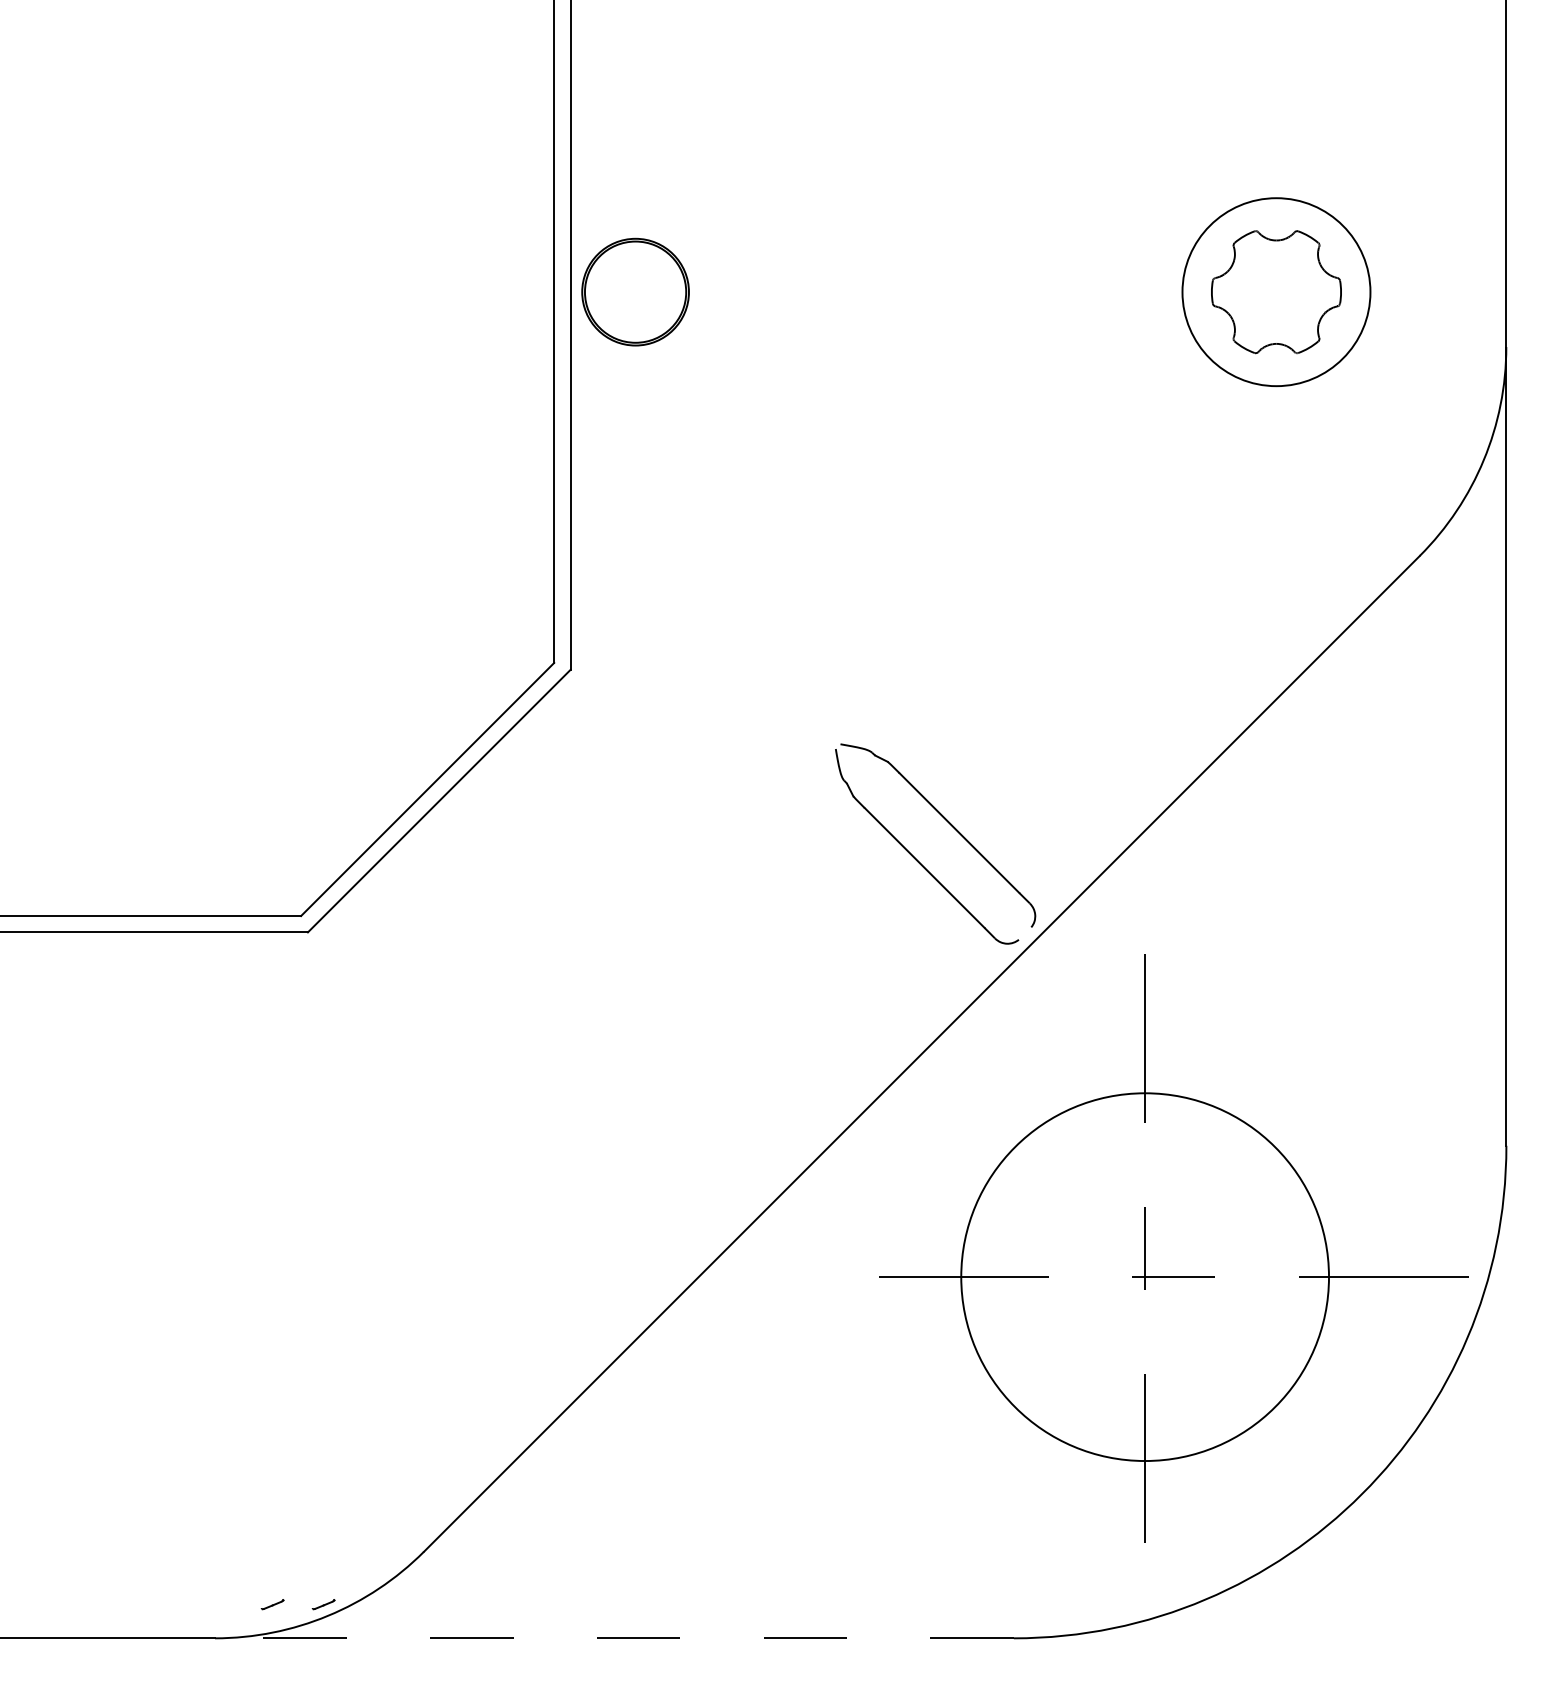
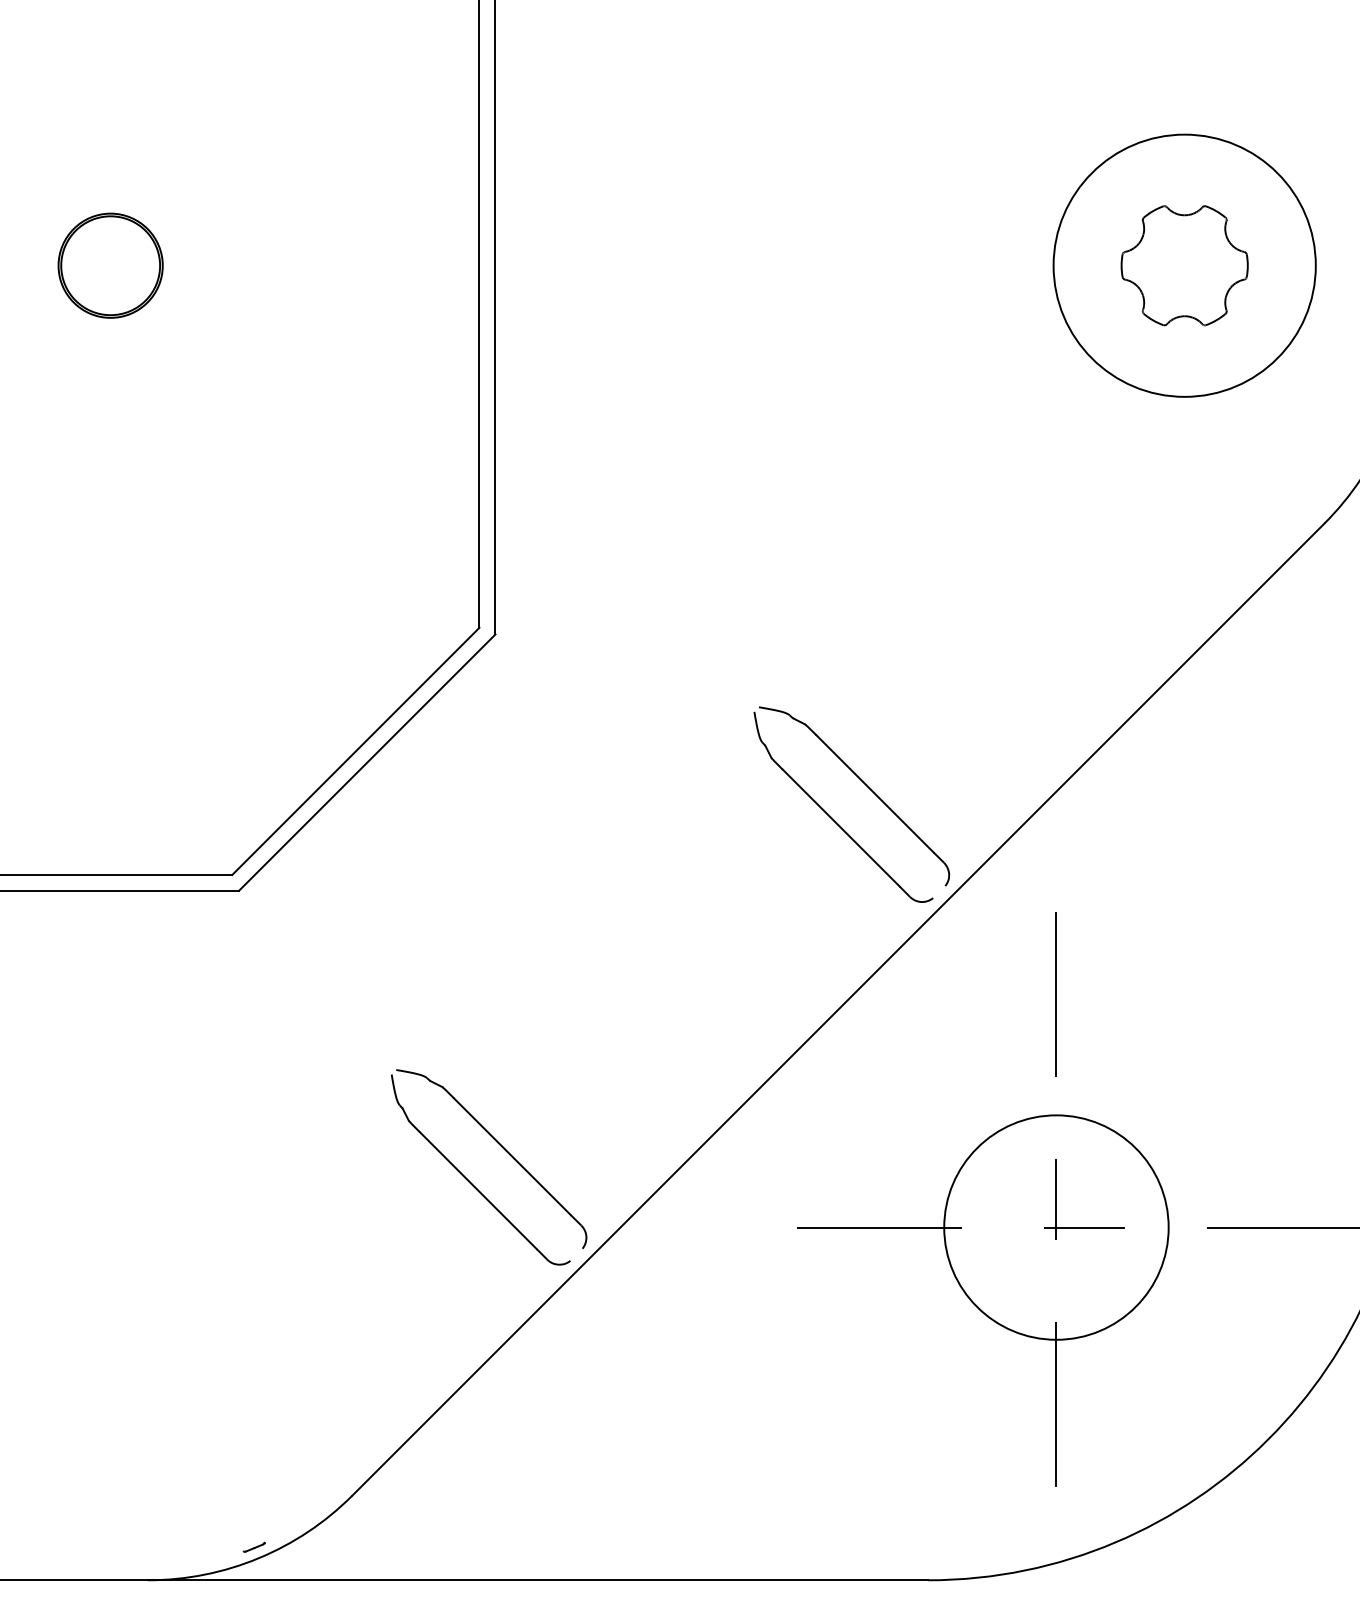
part: (635, 291) -> (110, 265), moved
circle: (1276, 291) -> (1184, 265), size x1.43
part: (546, 1231) -> (471, 1183), added
circle: (1145, 1277) -> (1056, 1227), size x0.62
line: (272, 1604) -> (204, 1547), removed
line: (613, 1638) -> (537, 1580), dashed -> solid

